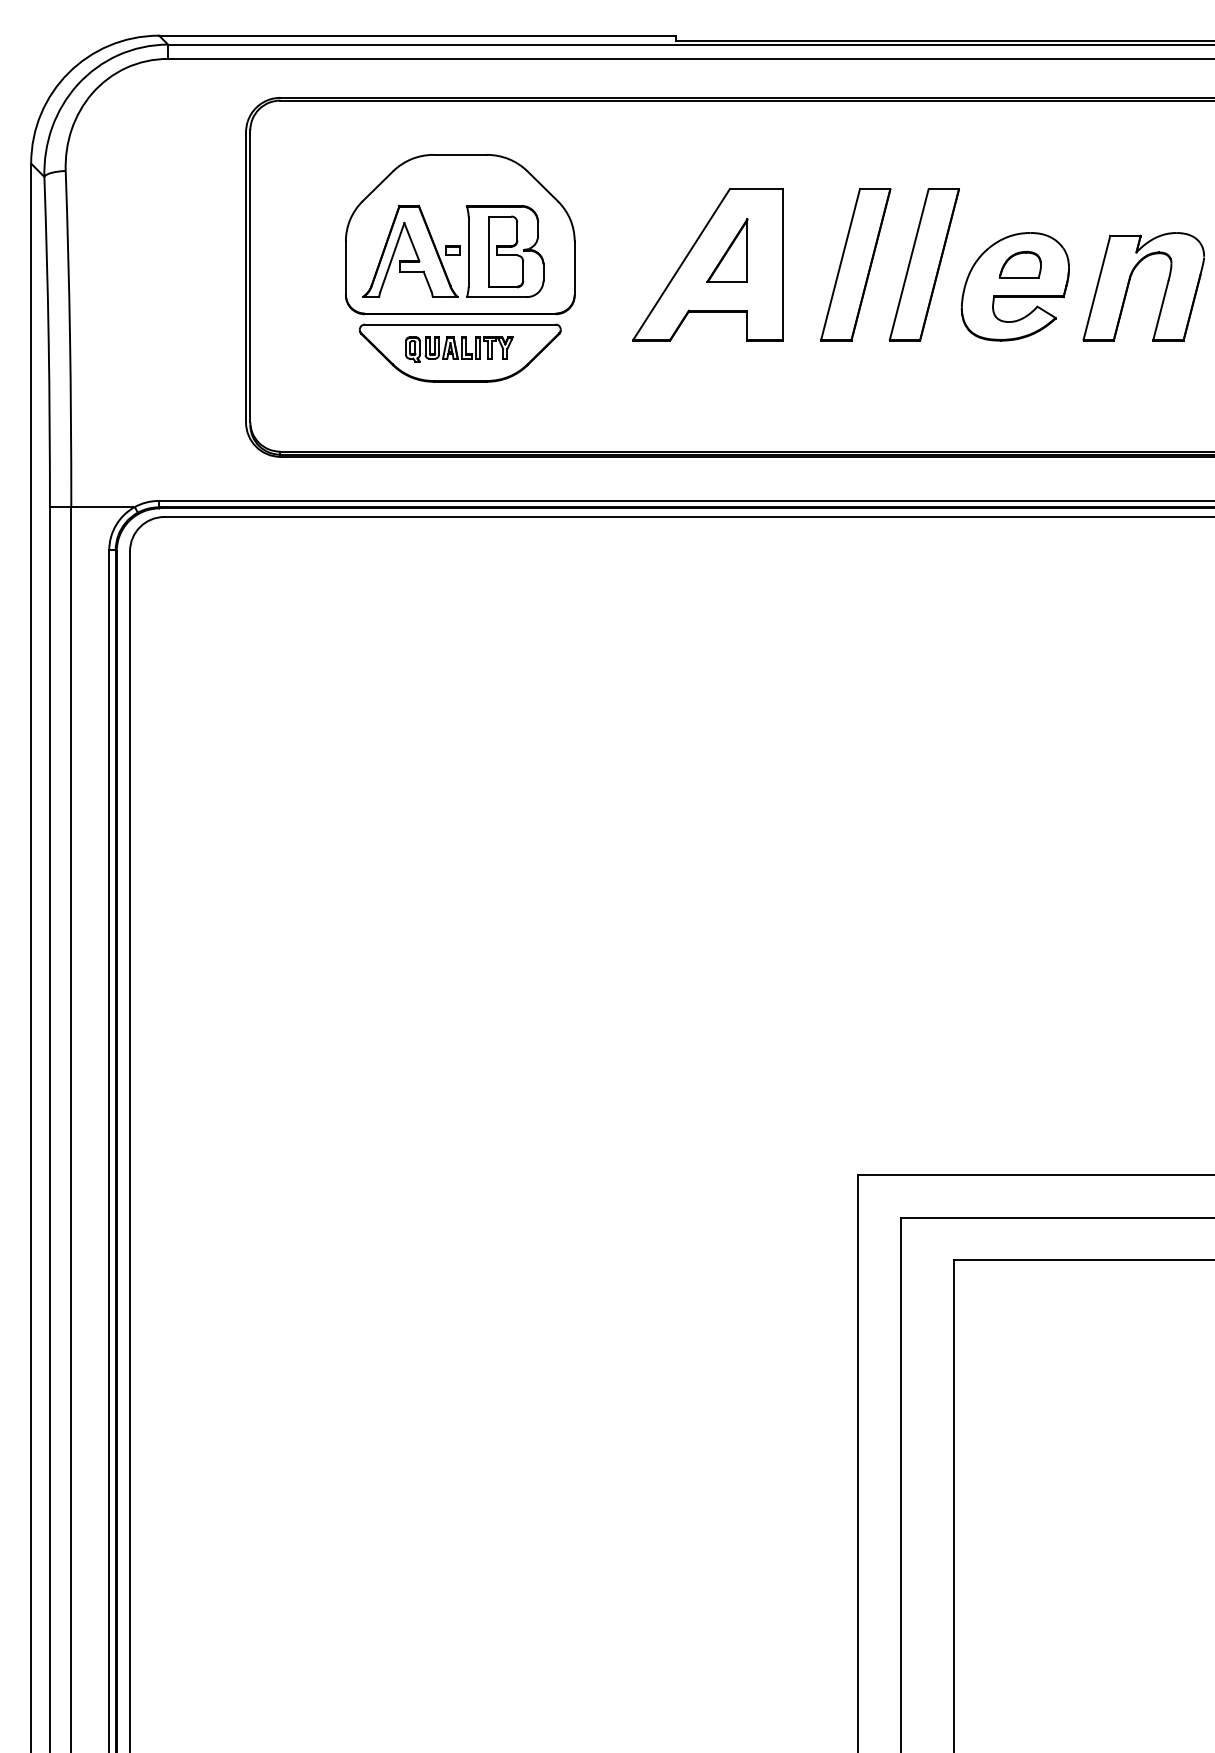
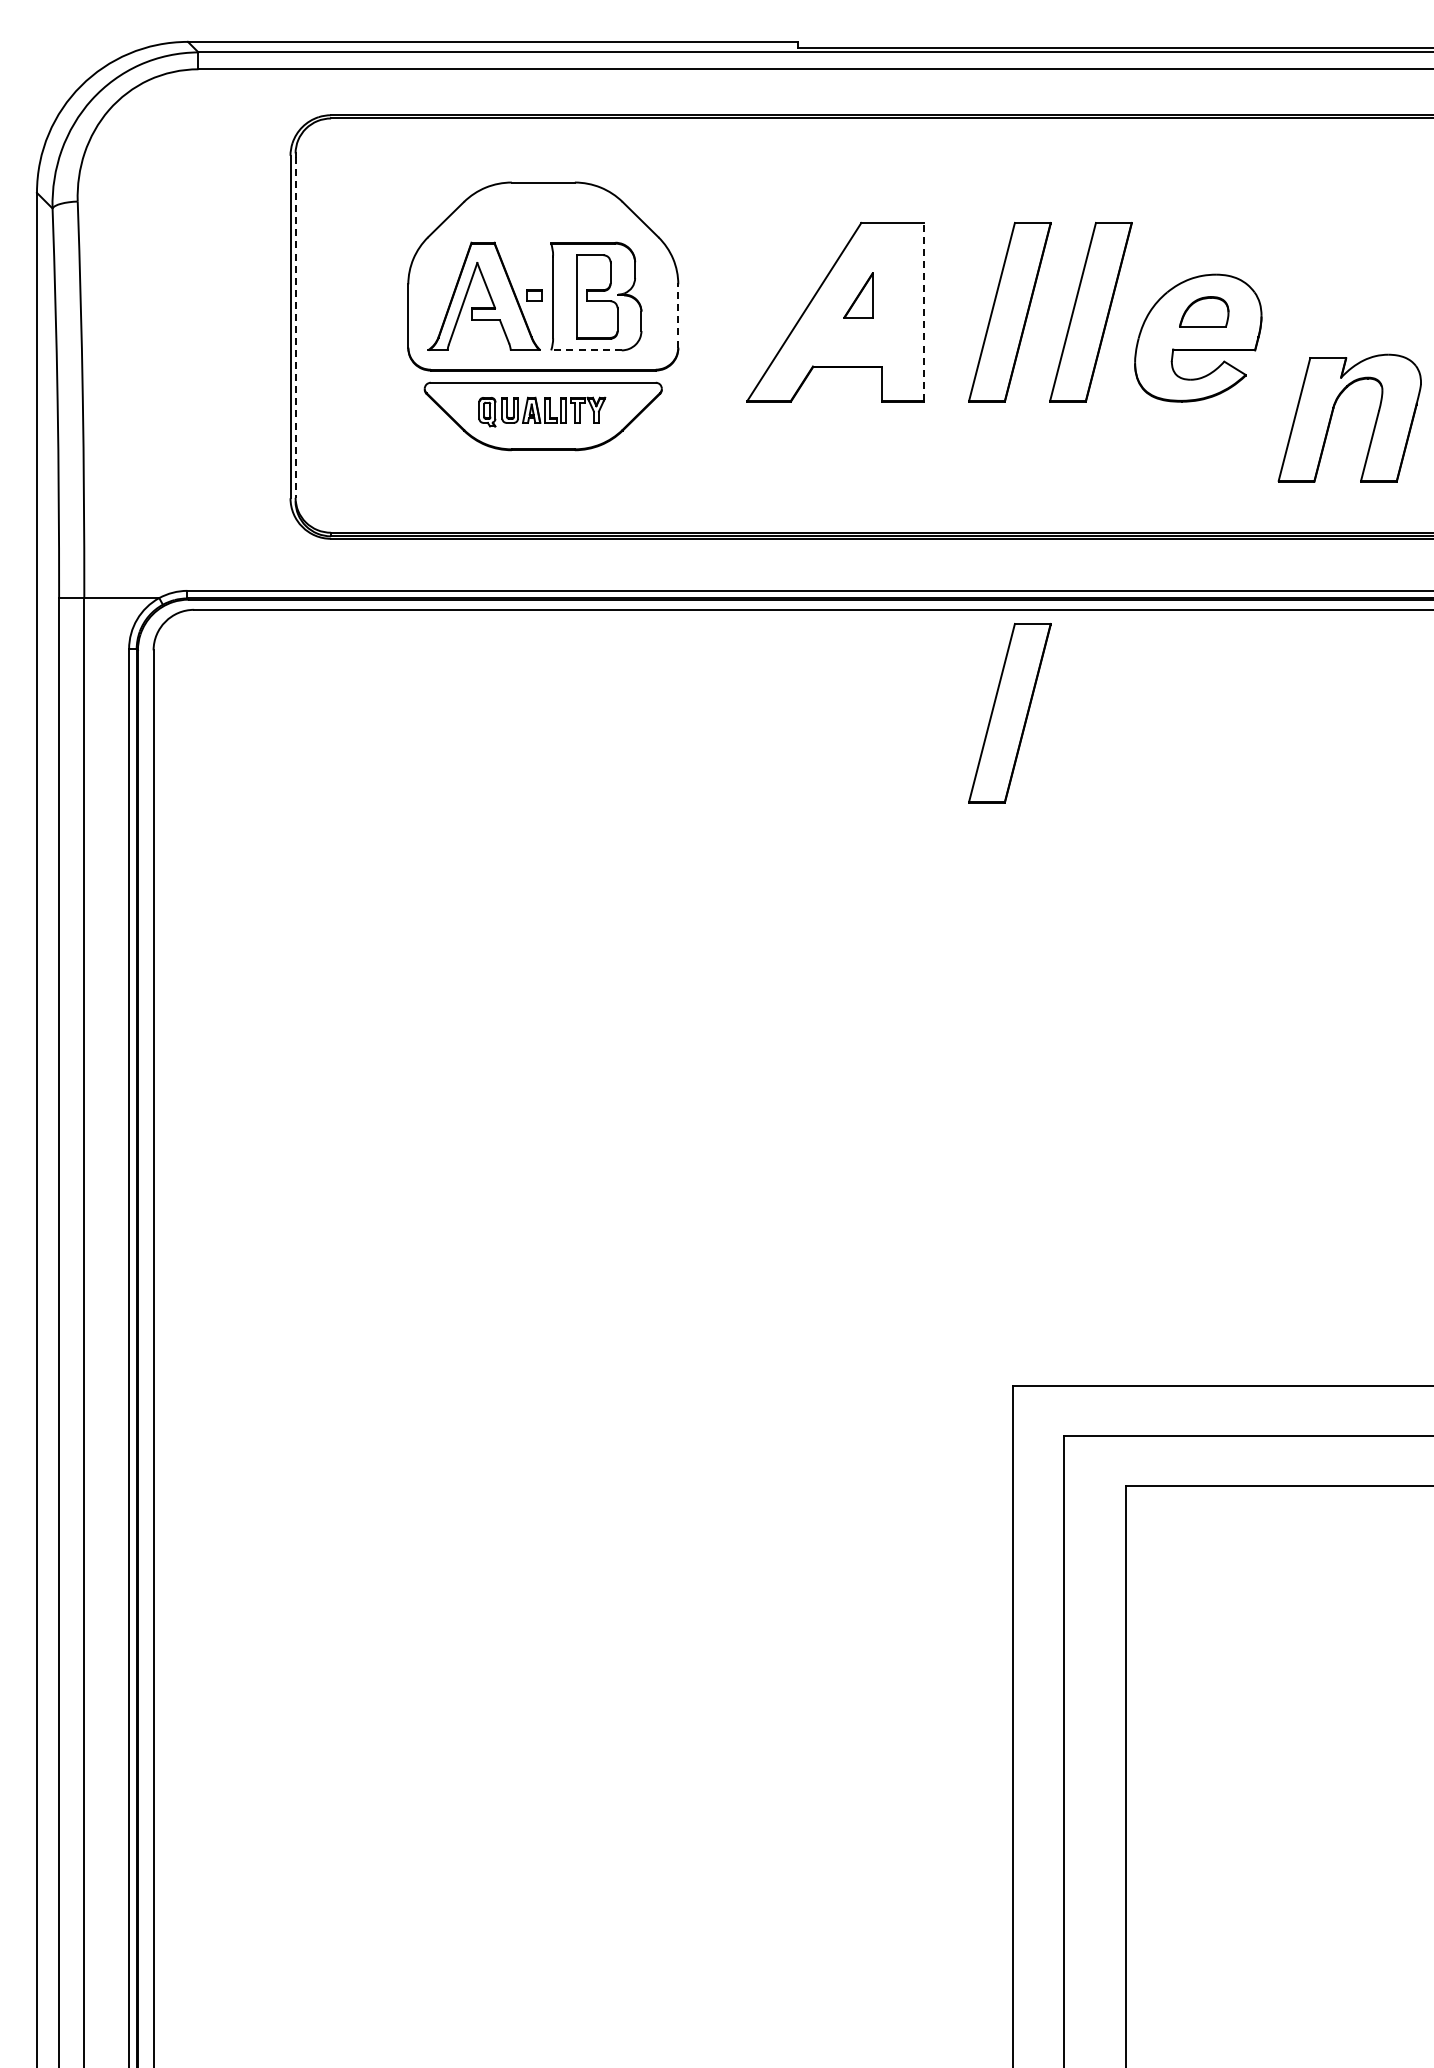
part: (727, 250) -> (858, 295), size x0.6
line: (782, 264) -> (923, 311), solid -> dashed
line: (574, 267) -> (678, 315), solid -> dashed
line: (250, 277) -> (295, 327), solid -> dashed
part: (1129, 281) -> (1333, 412), moved
line: (496, 297) -> (585, 350), solid -> dashed
part: (855, 604) -> (1009, 713), added

